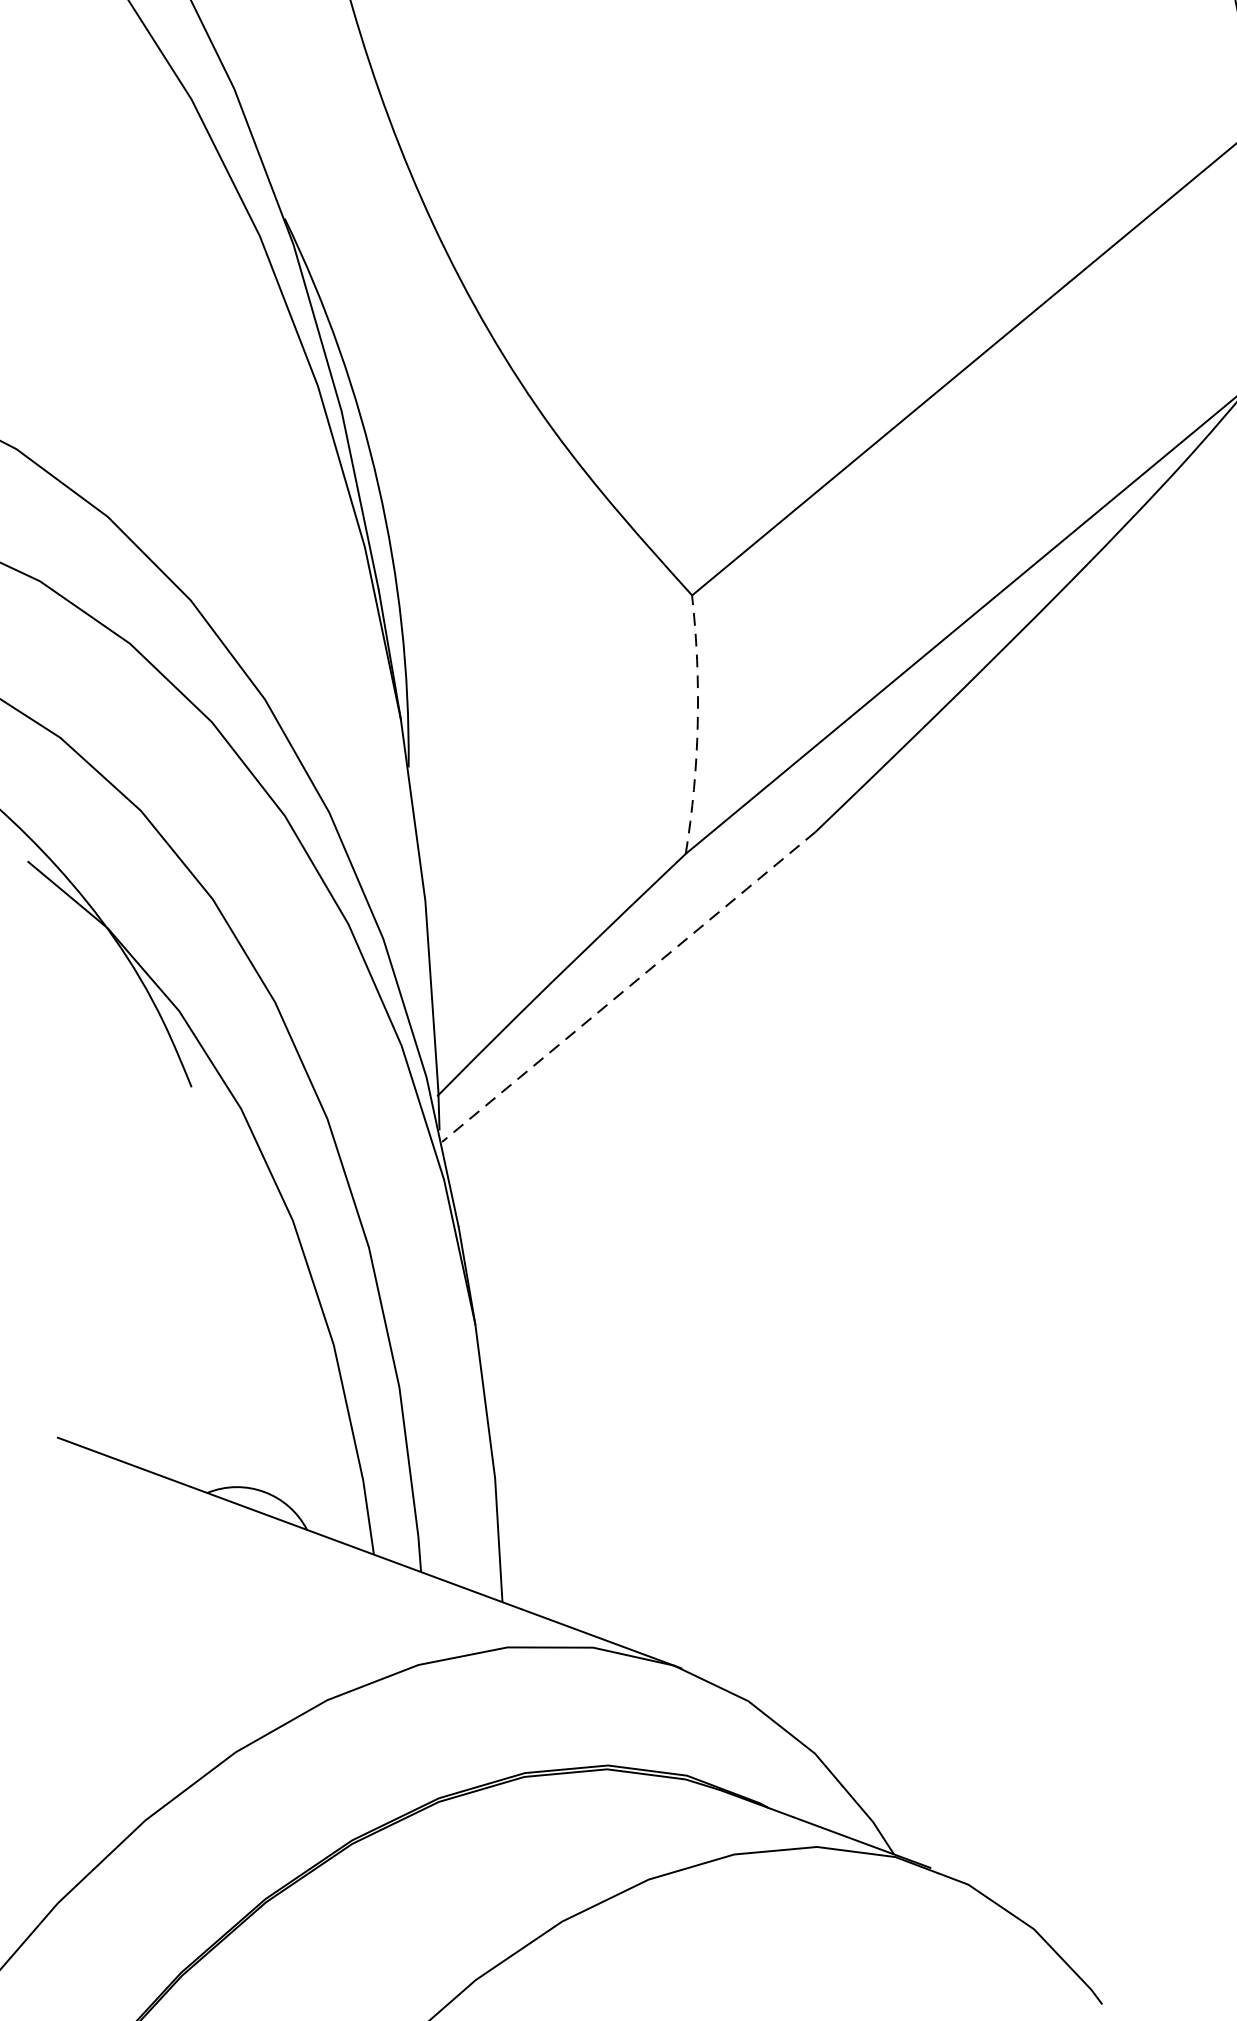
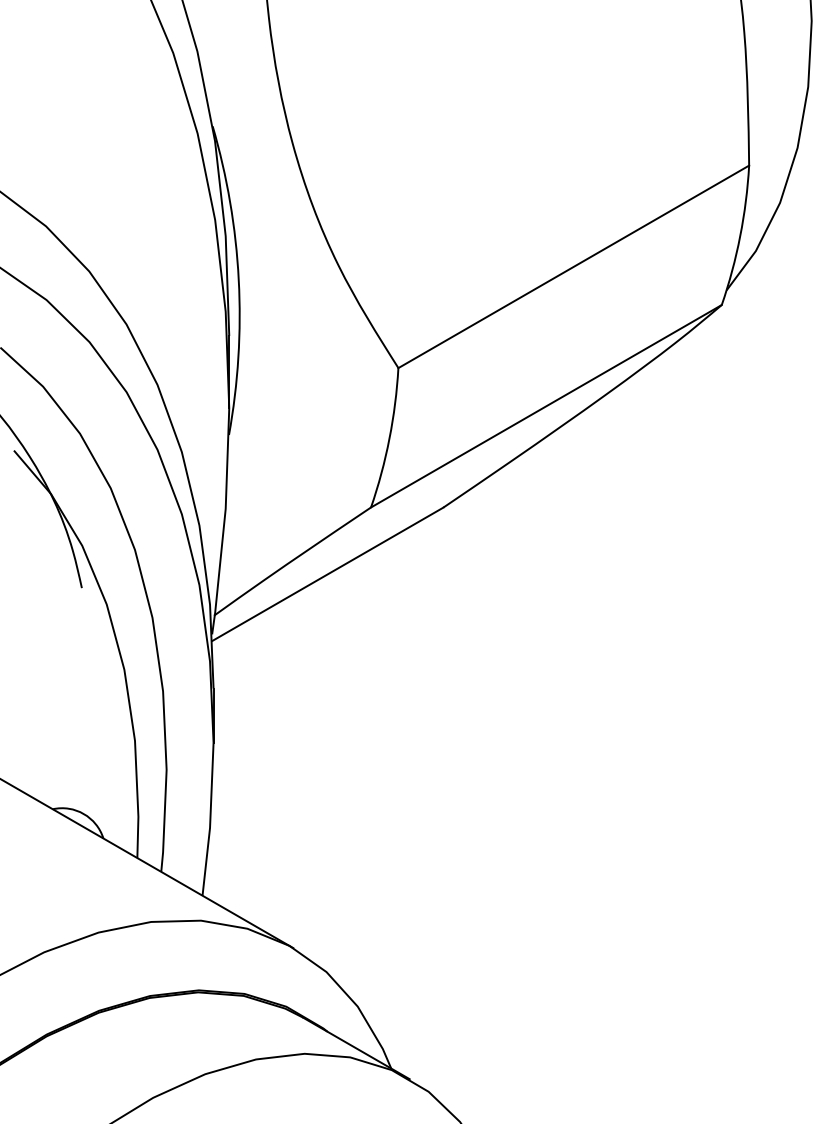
arc: (697, 724) -> (389, 438), dashed -> solid
line: (628, 987) -> (327, 574), dashed -> solid

